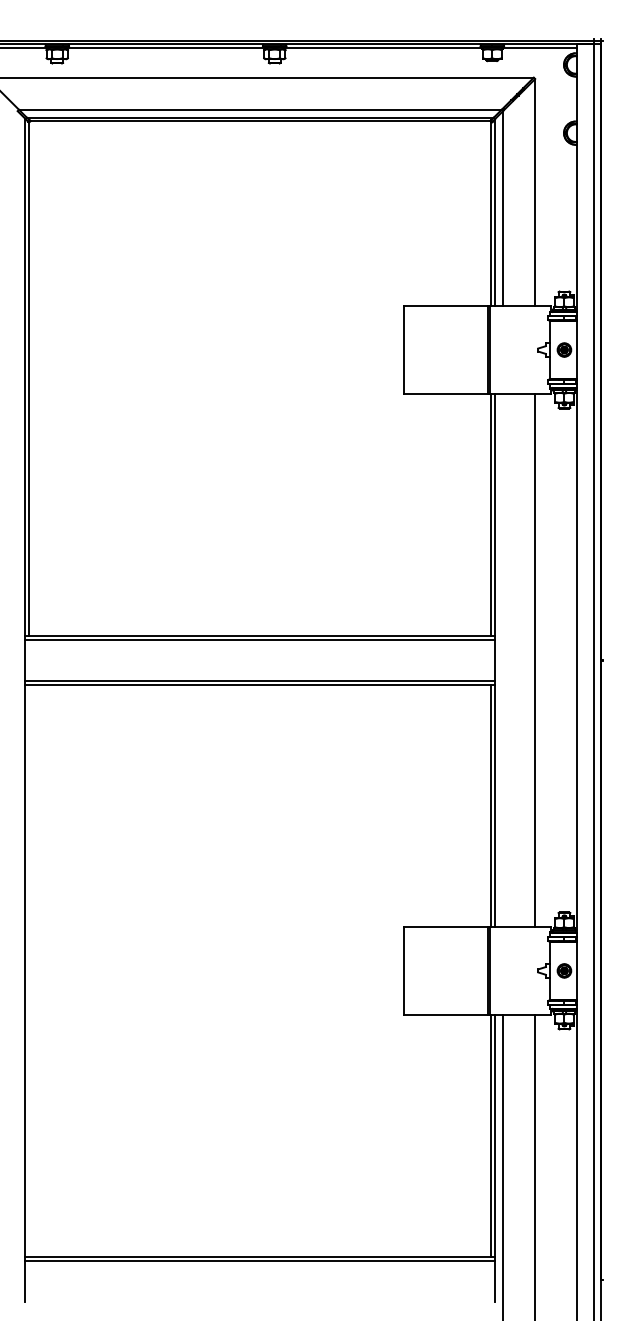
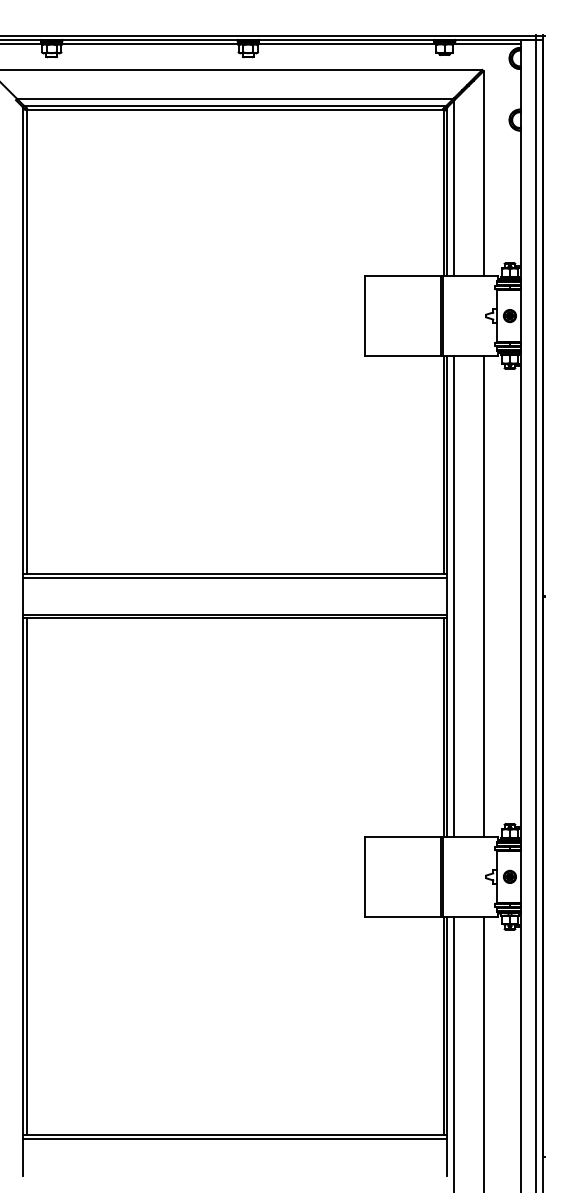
line: (503, 660) -> (454, 596), added
line: (29, 970) -> (26, 876), added

